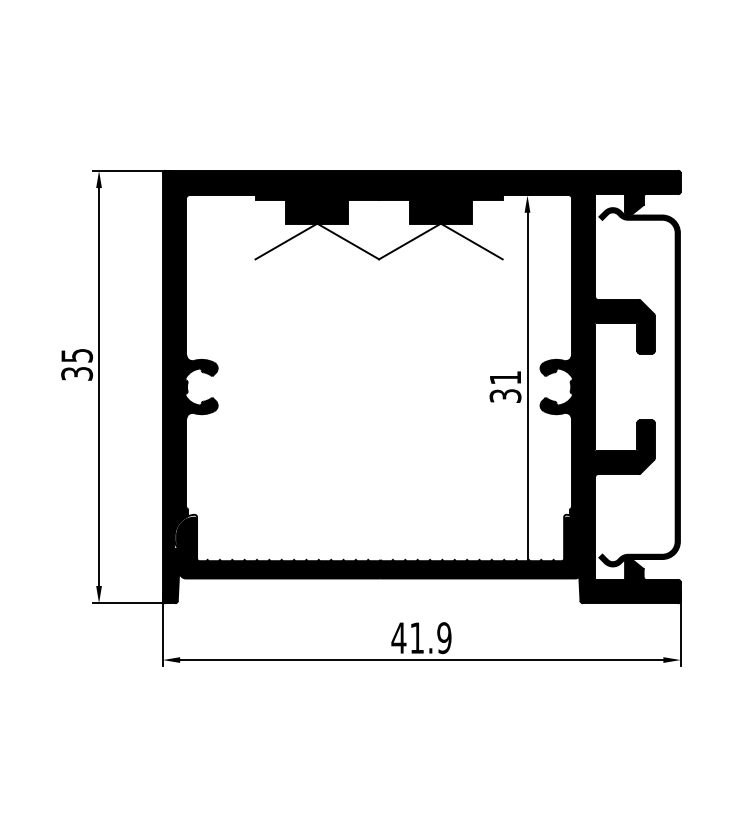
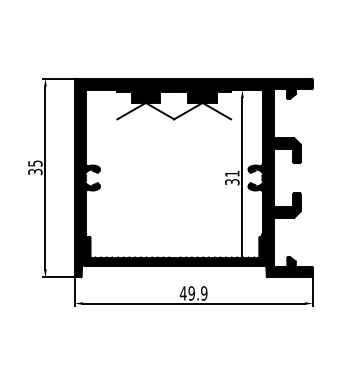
fill: (638, 385) -> (293, 177), removed
text: (416, 638) -> (191, 293), 41.9 -> 49.9

